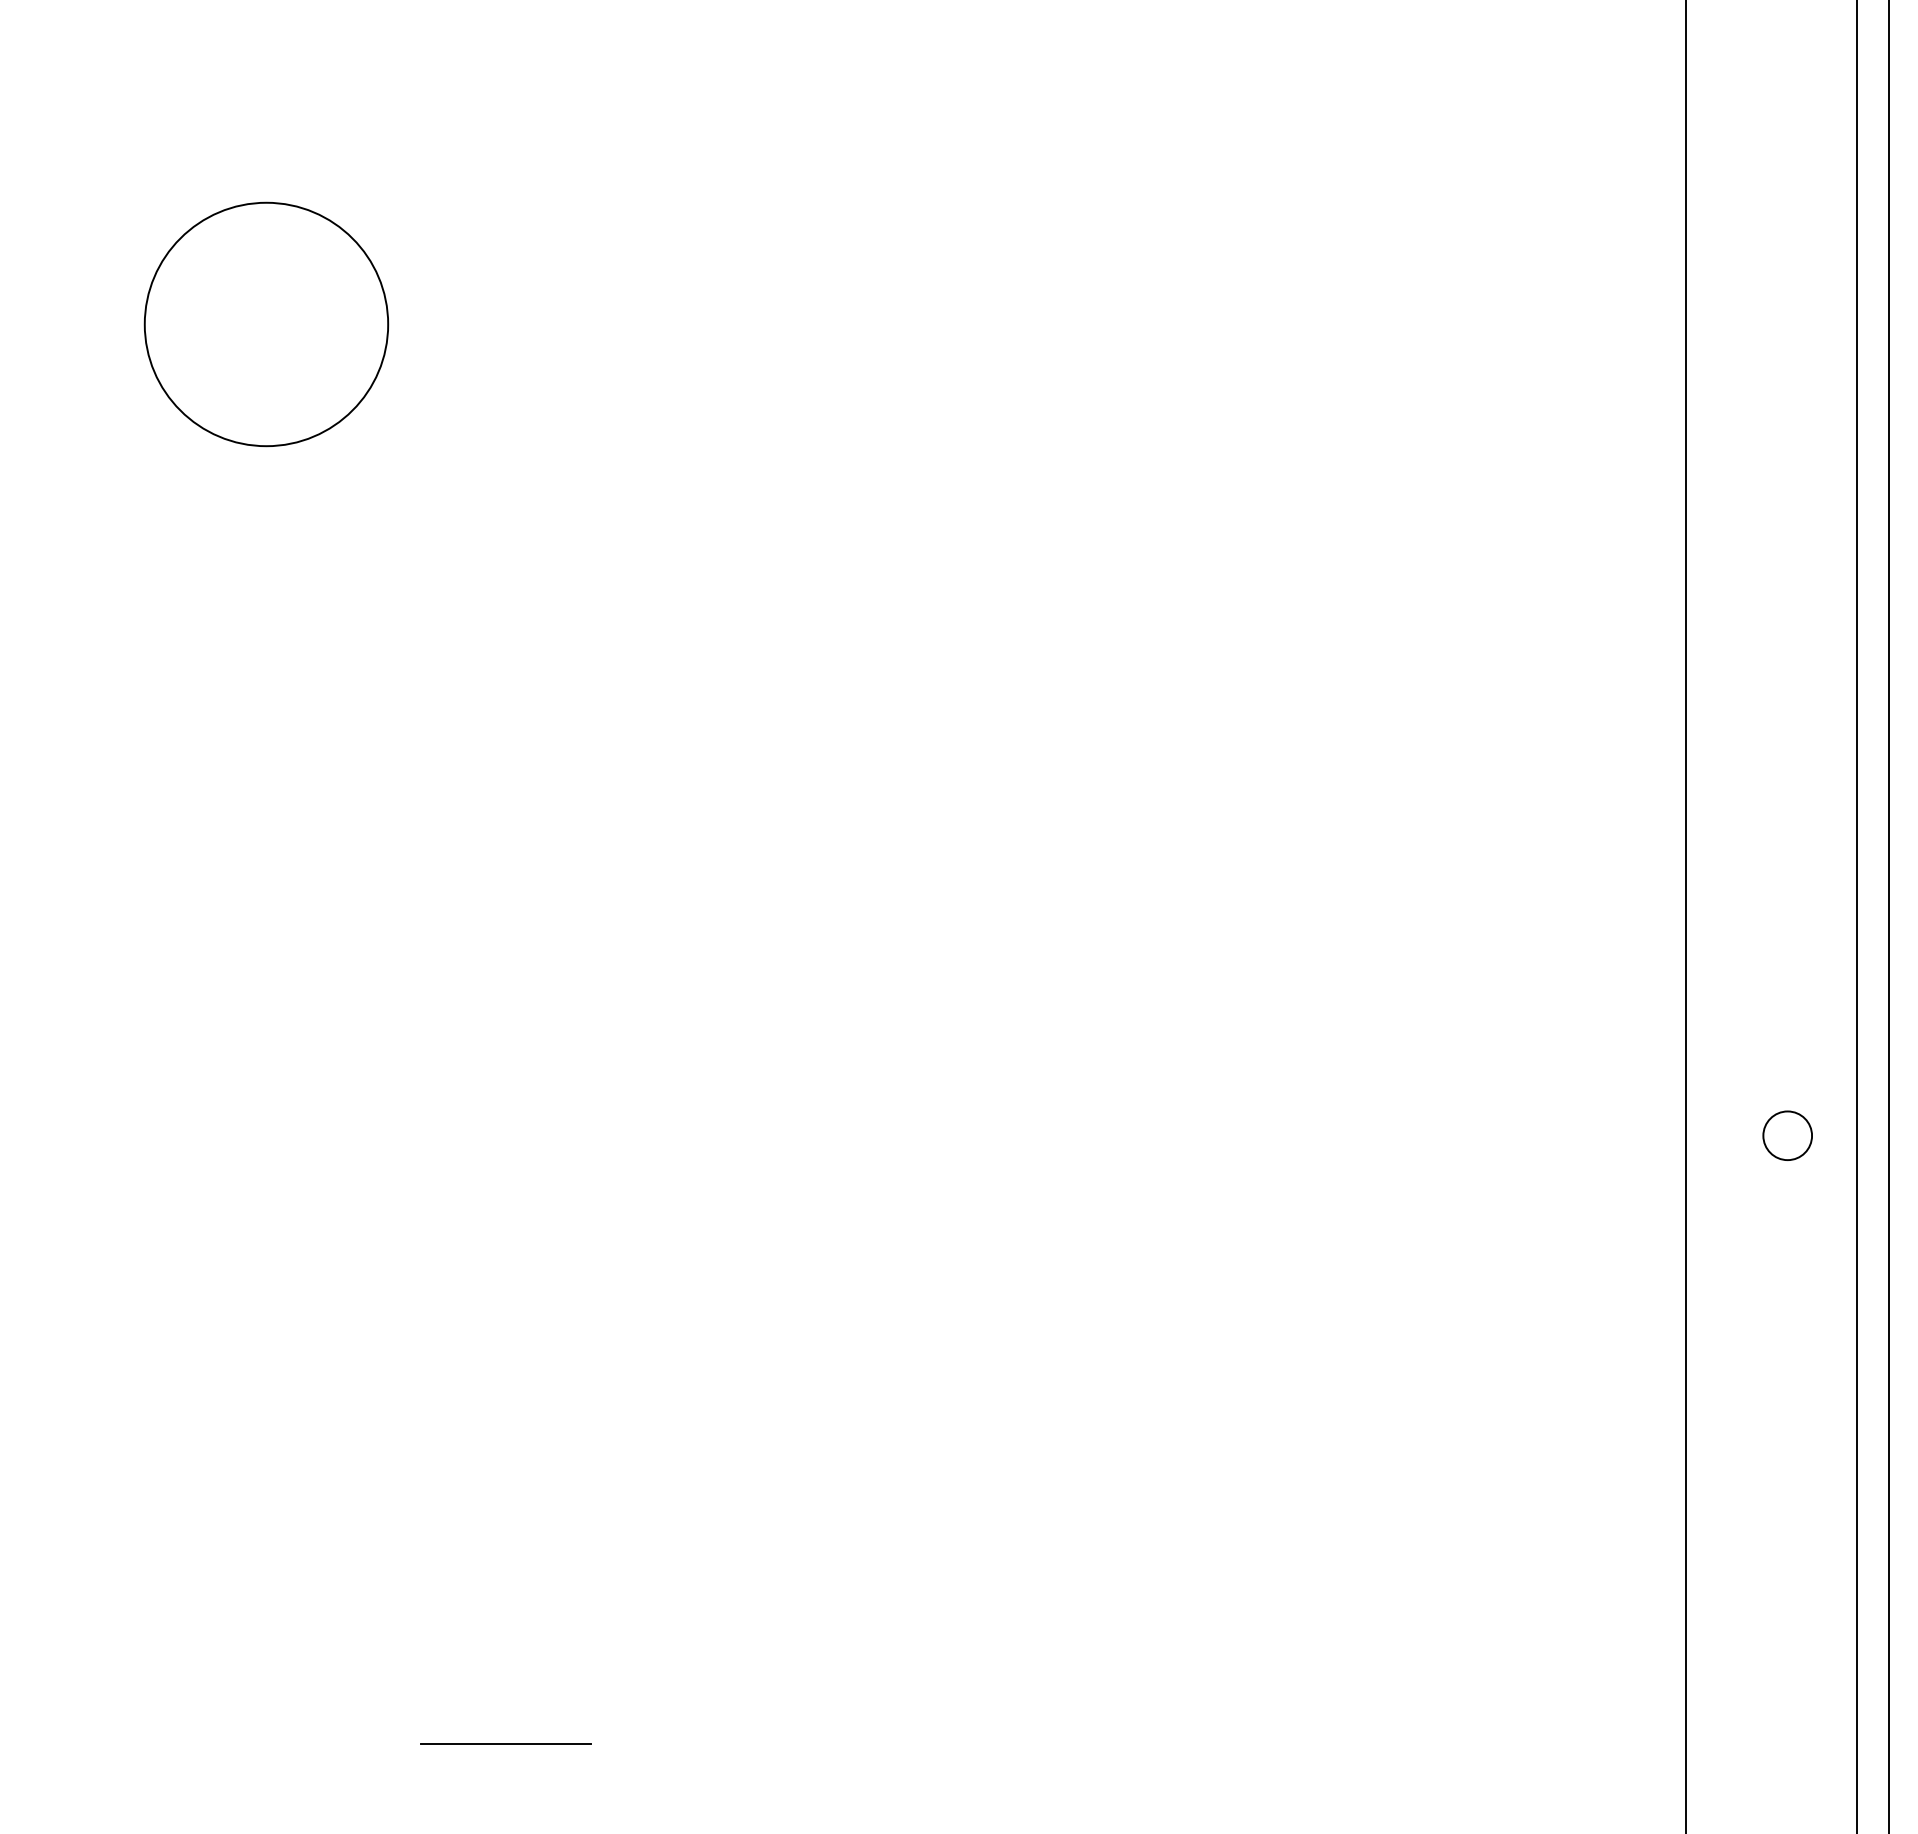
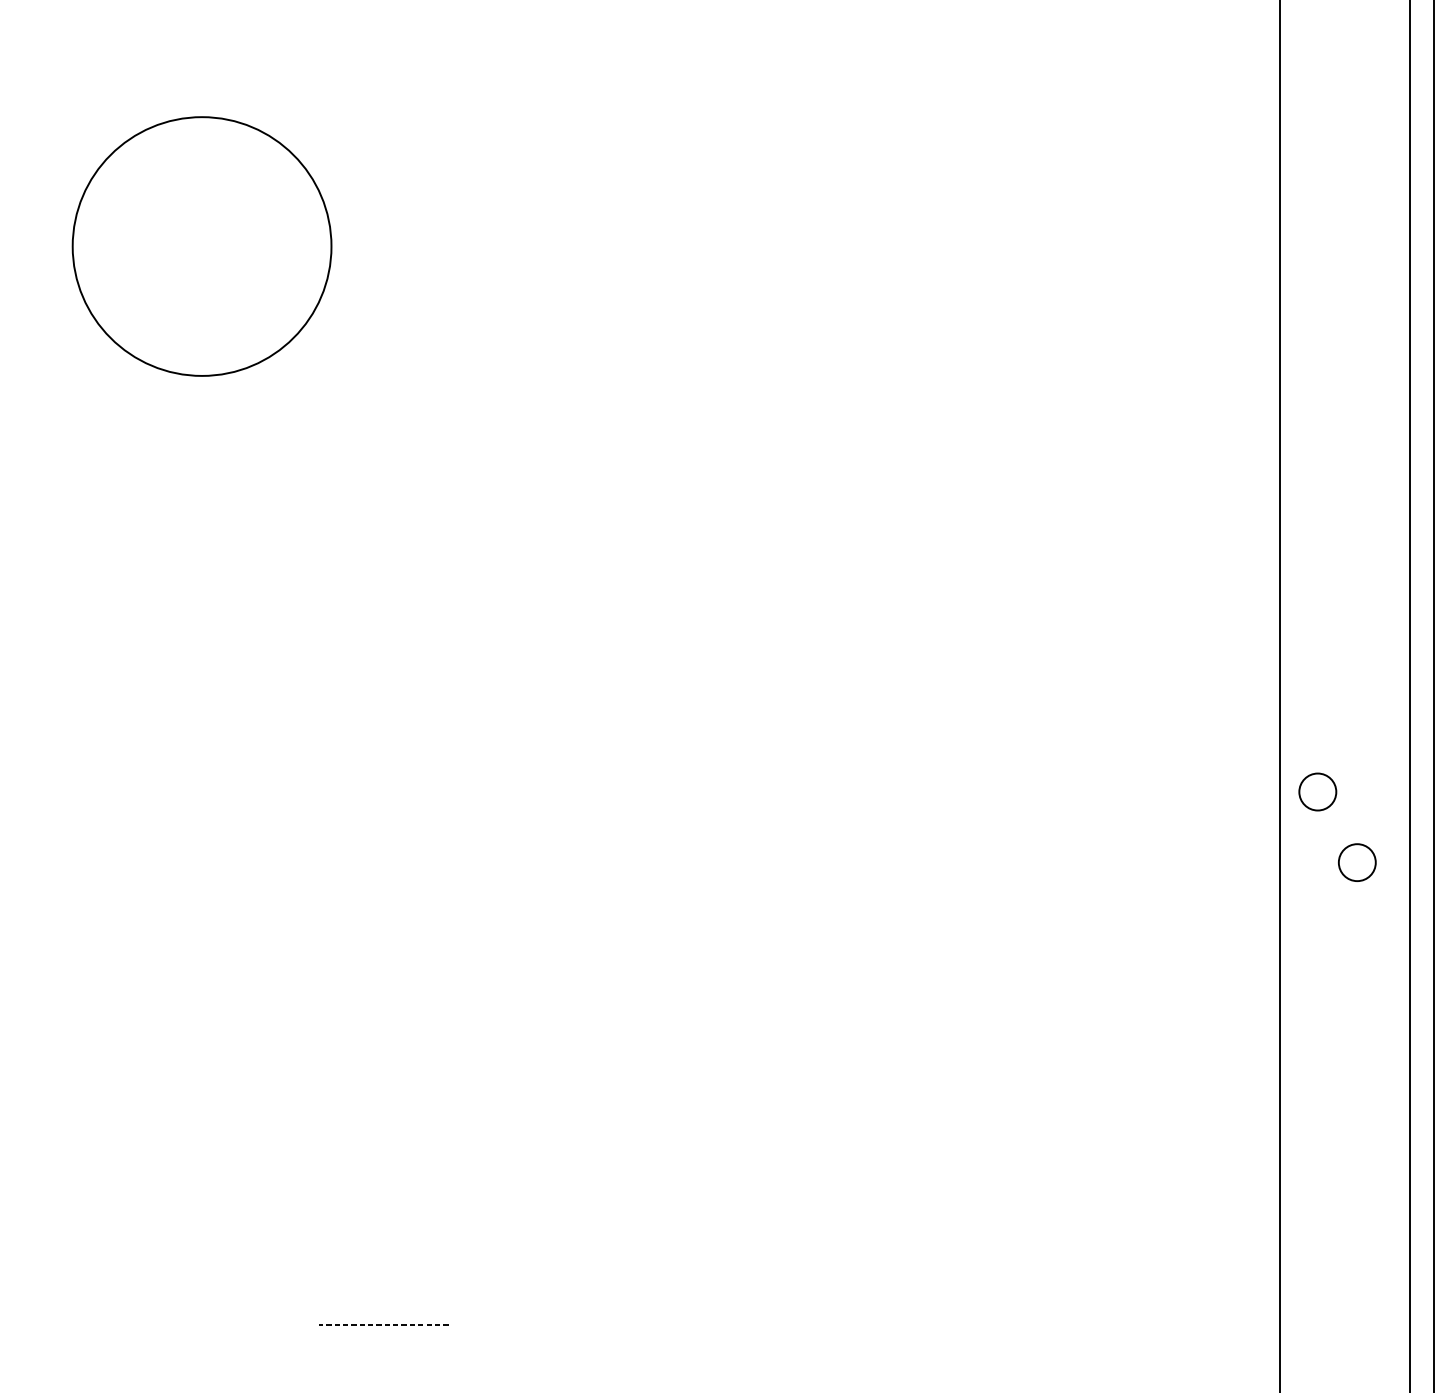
circle: (266, 324) -> (202, 246), size x1.4
circle: (1735, 1042) -> (1317, 791), added
line: (505, 1744) -> (383, 1324), solid -> dashed

